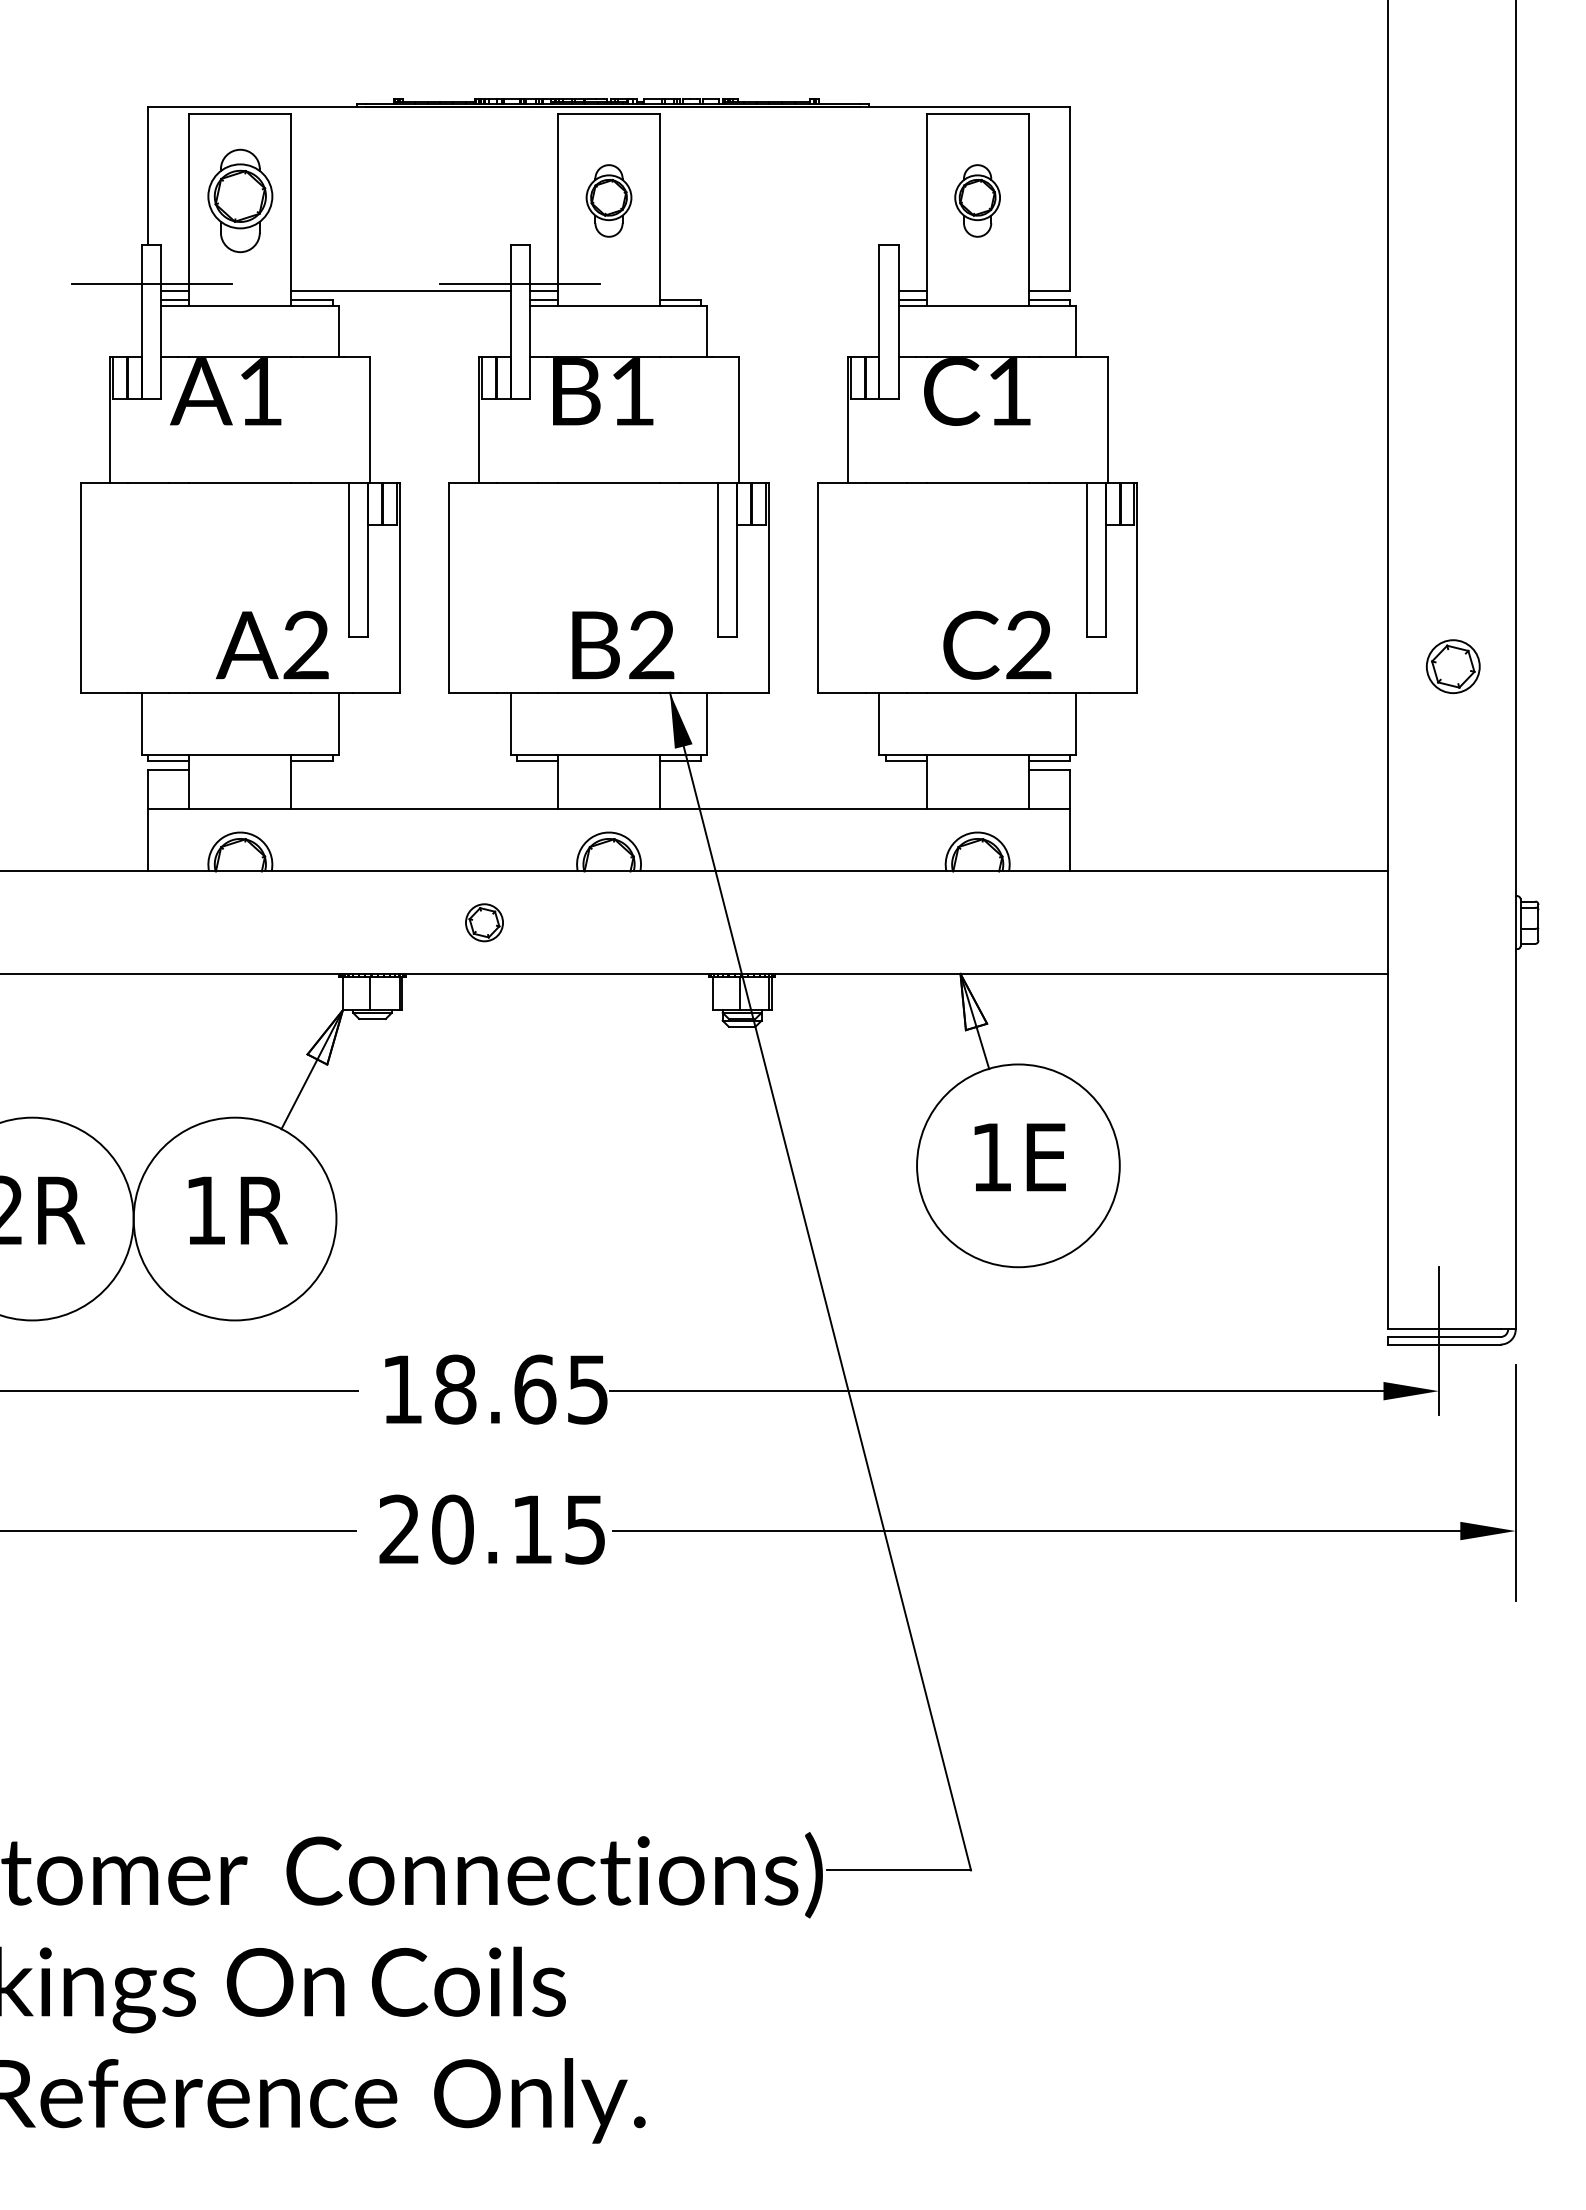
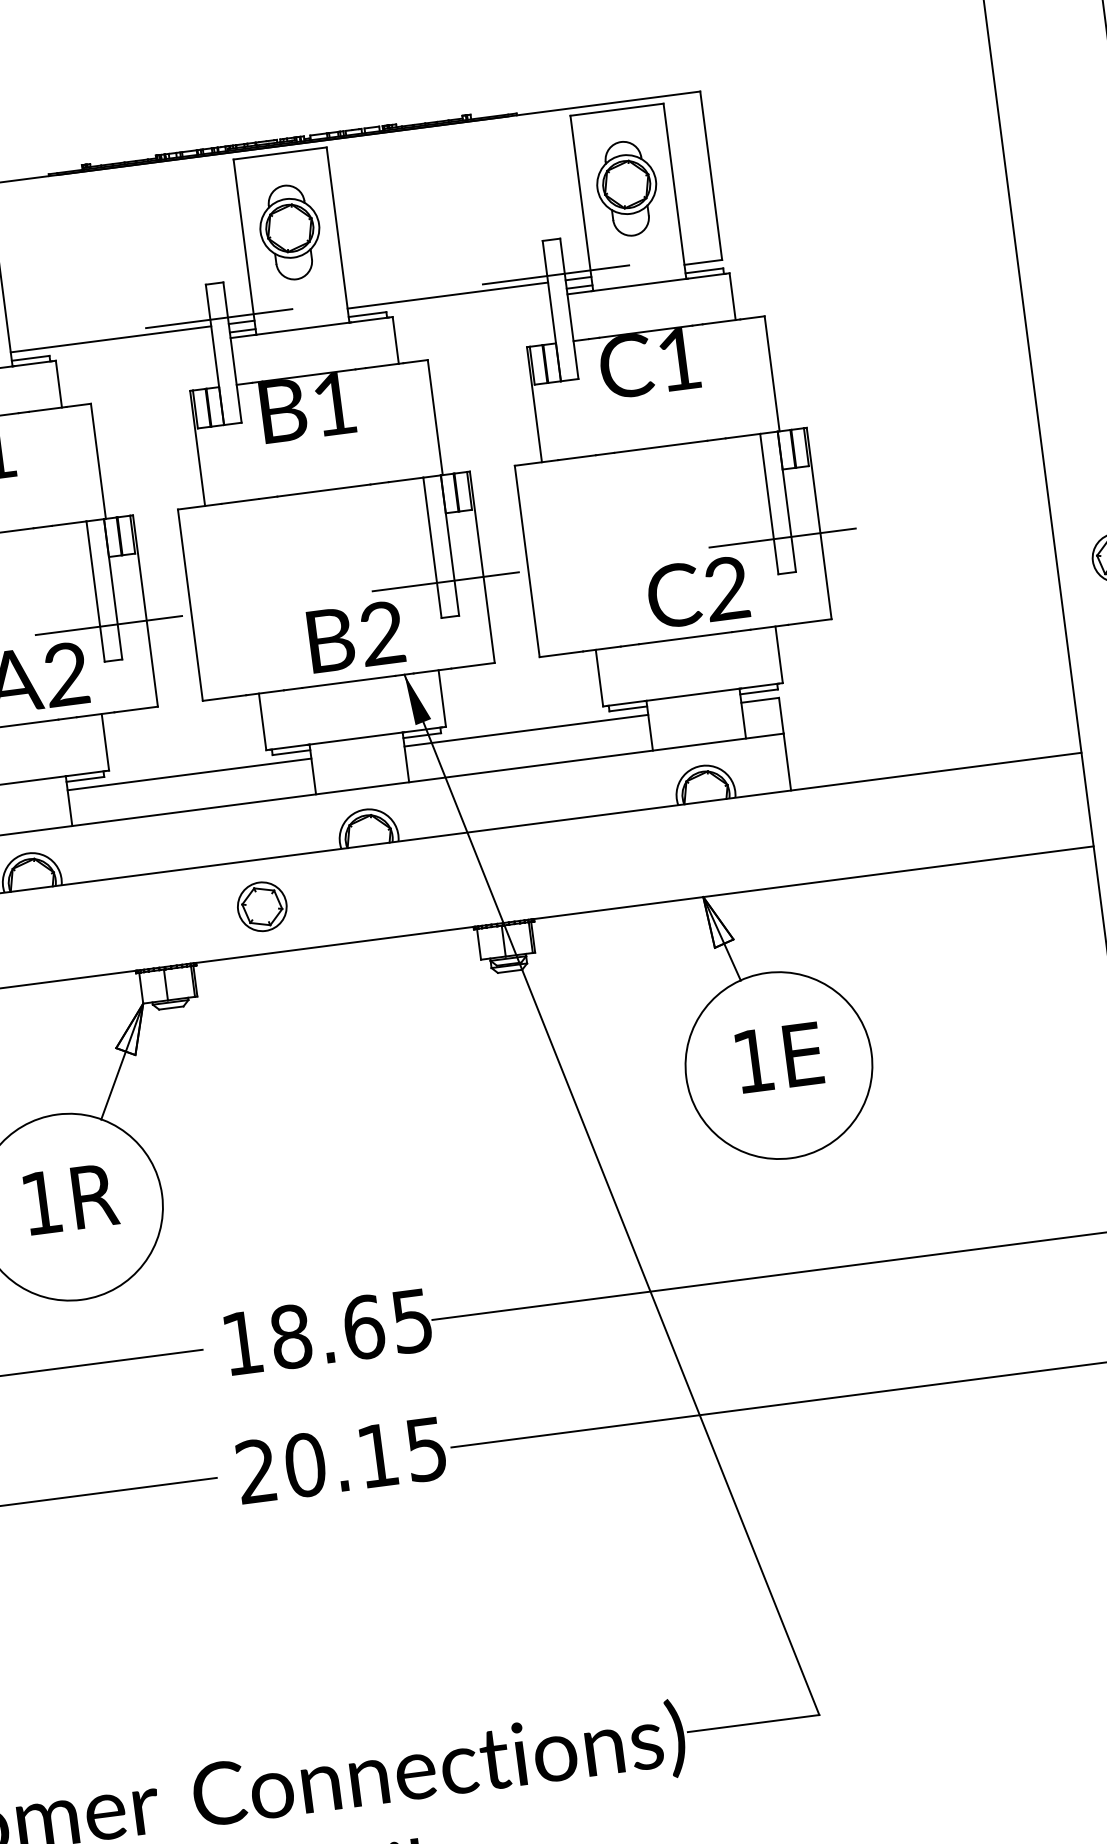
part: (608, 200) -> (289, 232), size x1.43
part: (977, 200) -> (627, 188), size x1.43
line: (888, 283) -> (555, 274), added
line: (769, 290) -> (447, 295), added
line: (358, 598) -> (108, 625), added
line: (727, 598) -> (445, 581), added
line: (1096, 598) -> (783, 537), added
line: (424, 770) -> (189, 774), added
line: (792, 770) -> (525, 731), added
part: (484, 922) -> (262, 906), size x1.43

